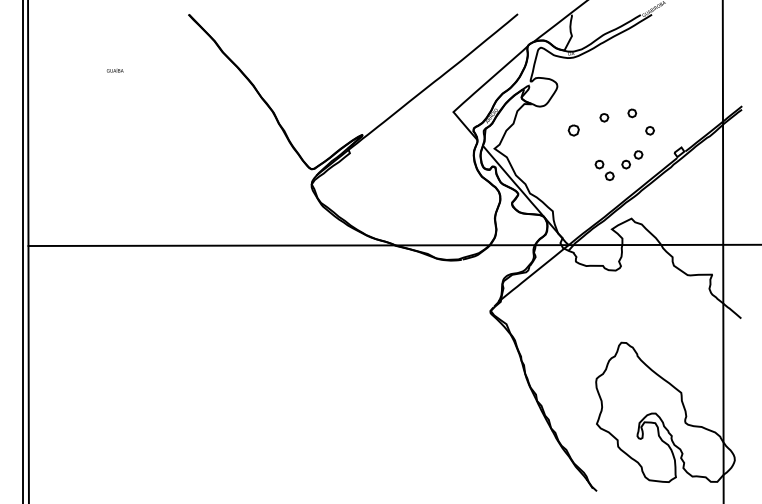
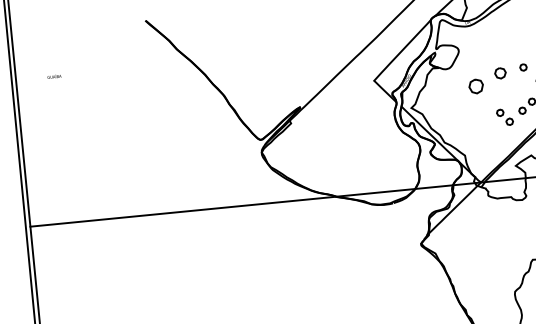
text: (115, 70) -> (54, 76), moved
part: (604, 117) -> (500, 73), size x1.6
part: (573, 130) -> (475, 86), size x1.6

